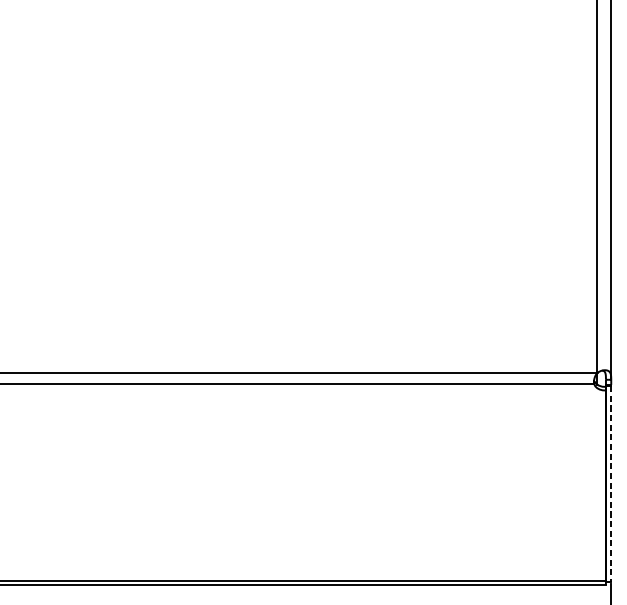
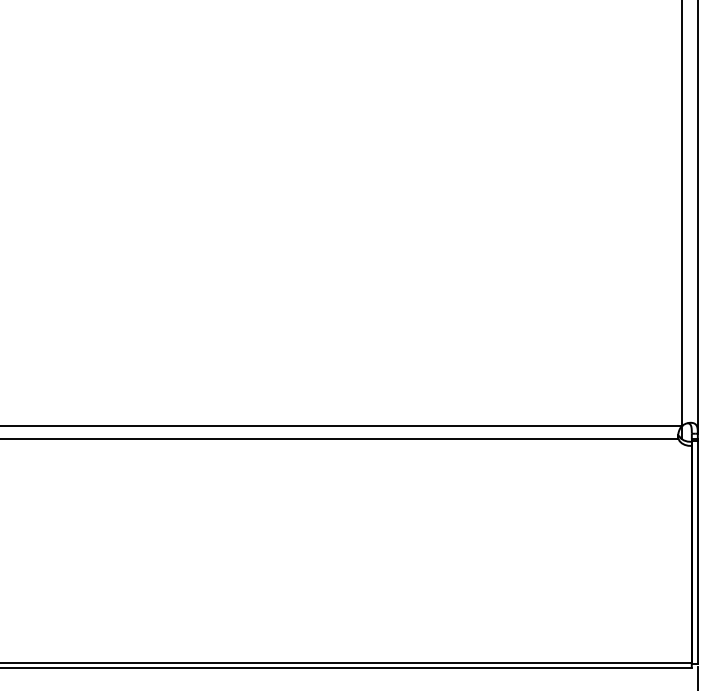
line: (610, 483) -> (697, 552), dashed -> solid

